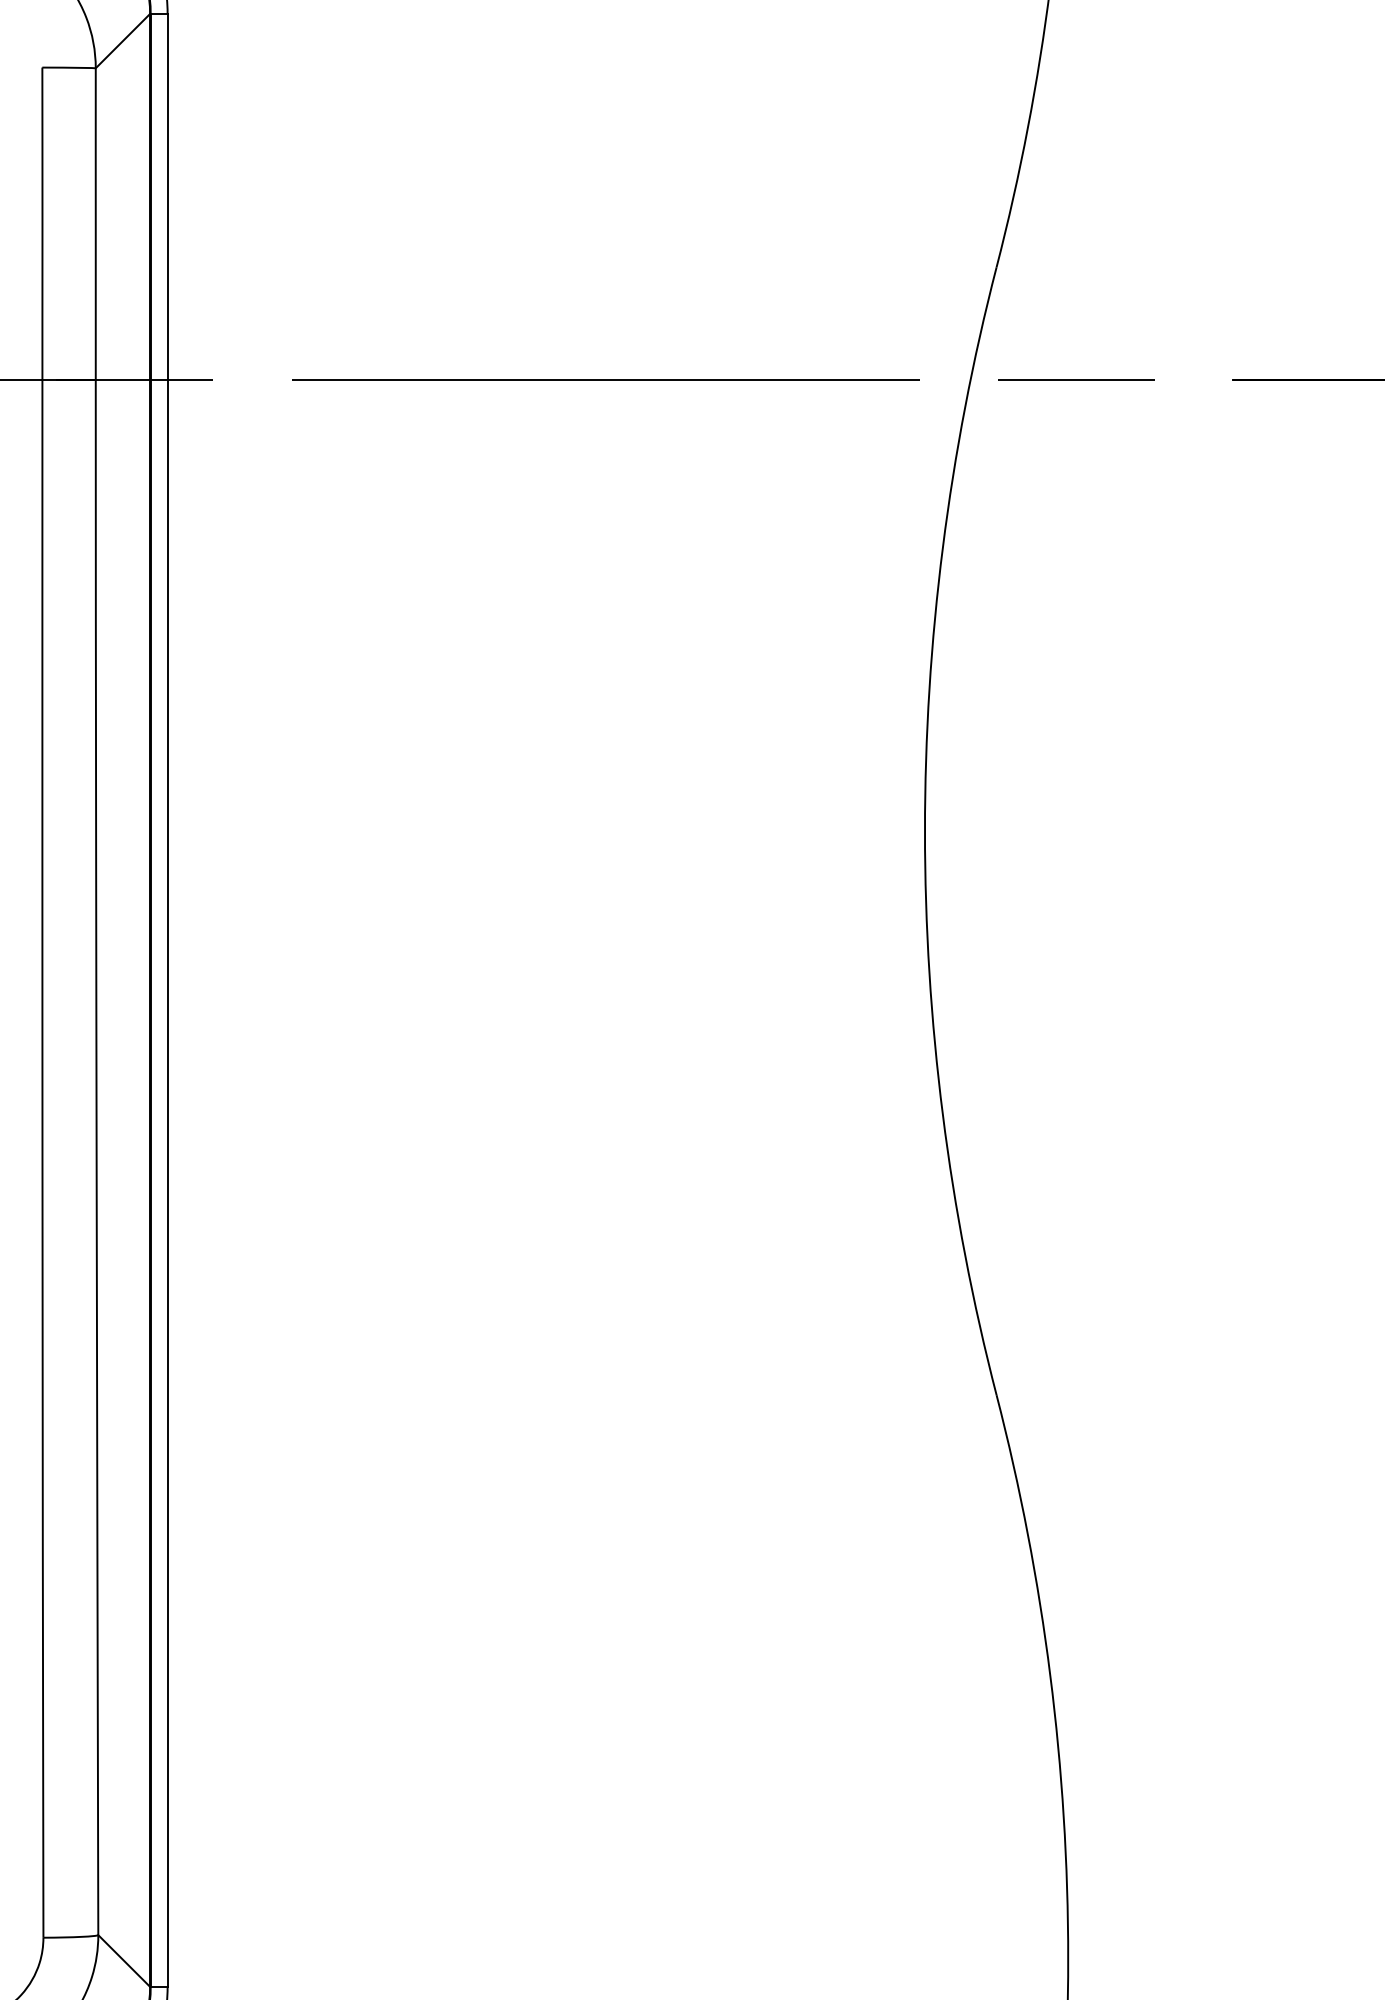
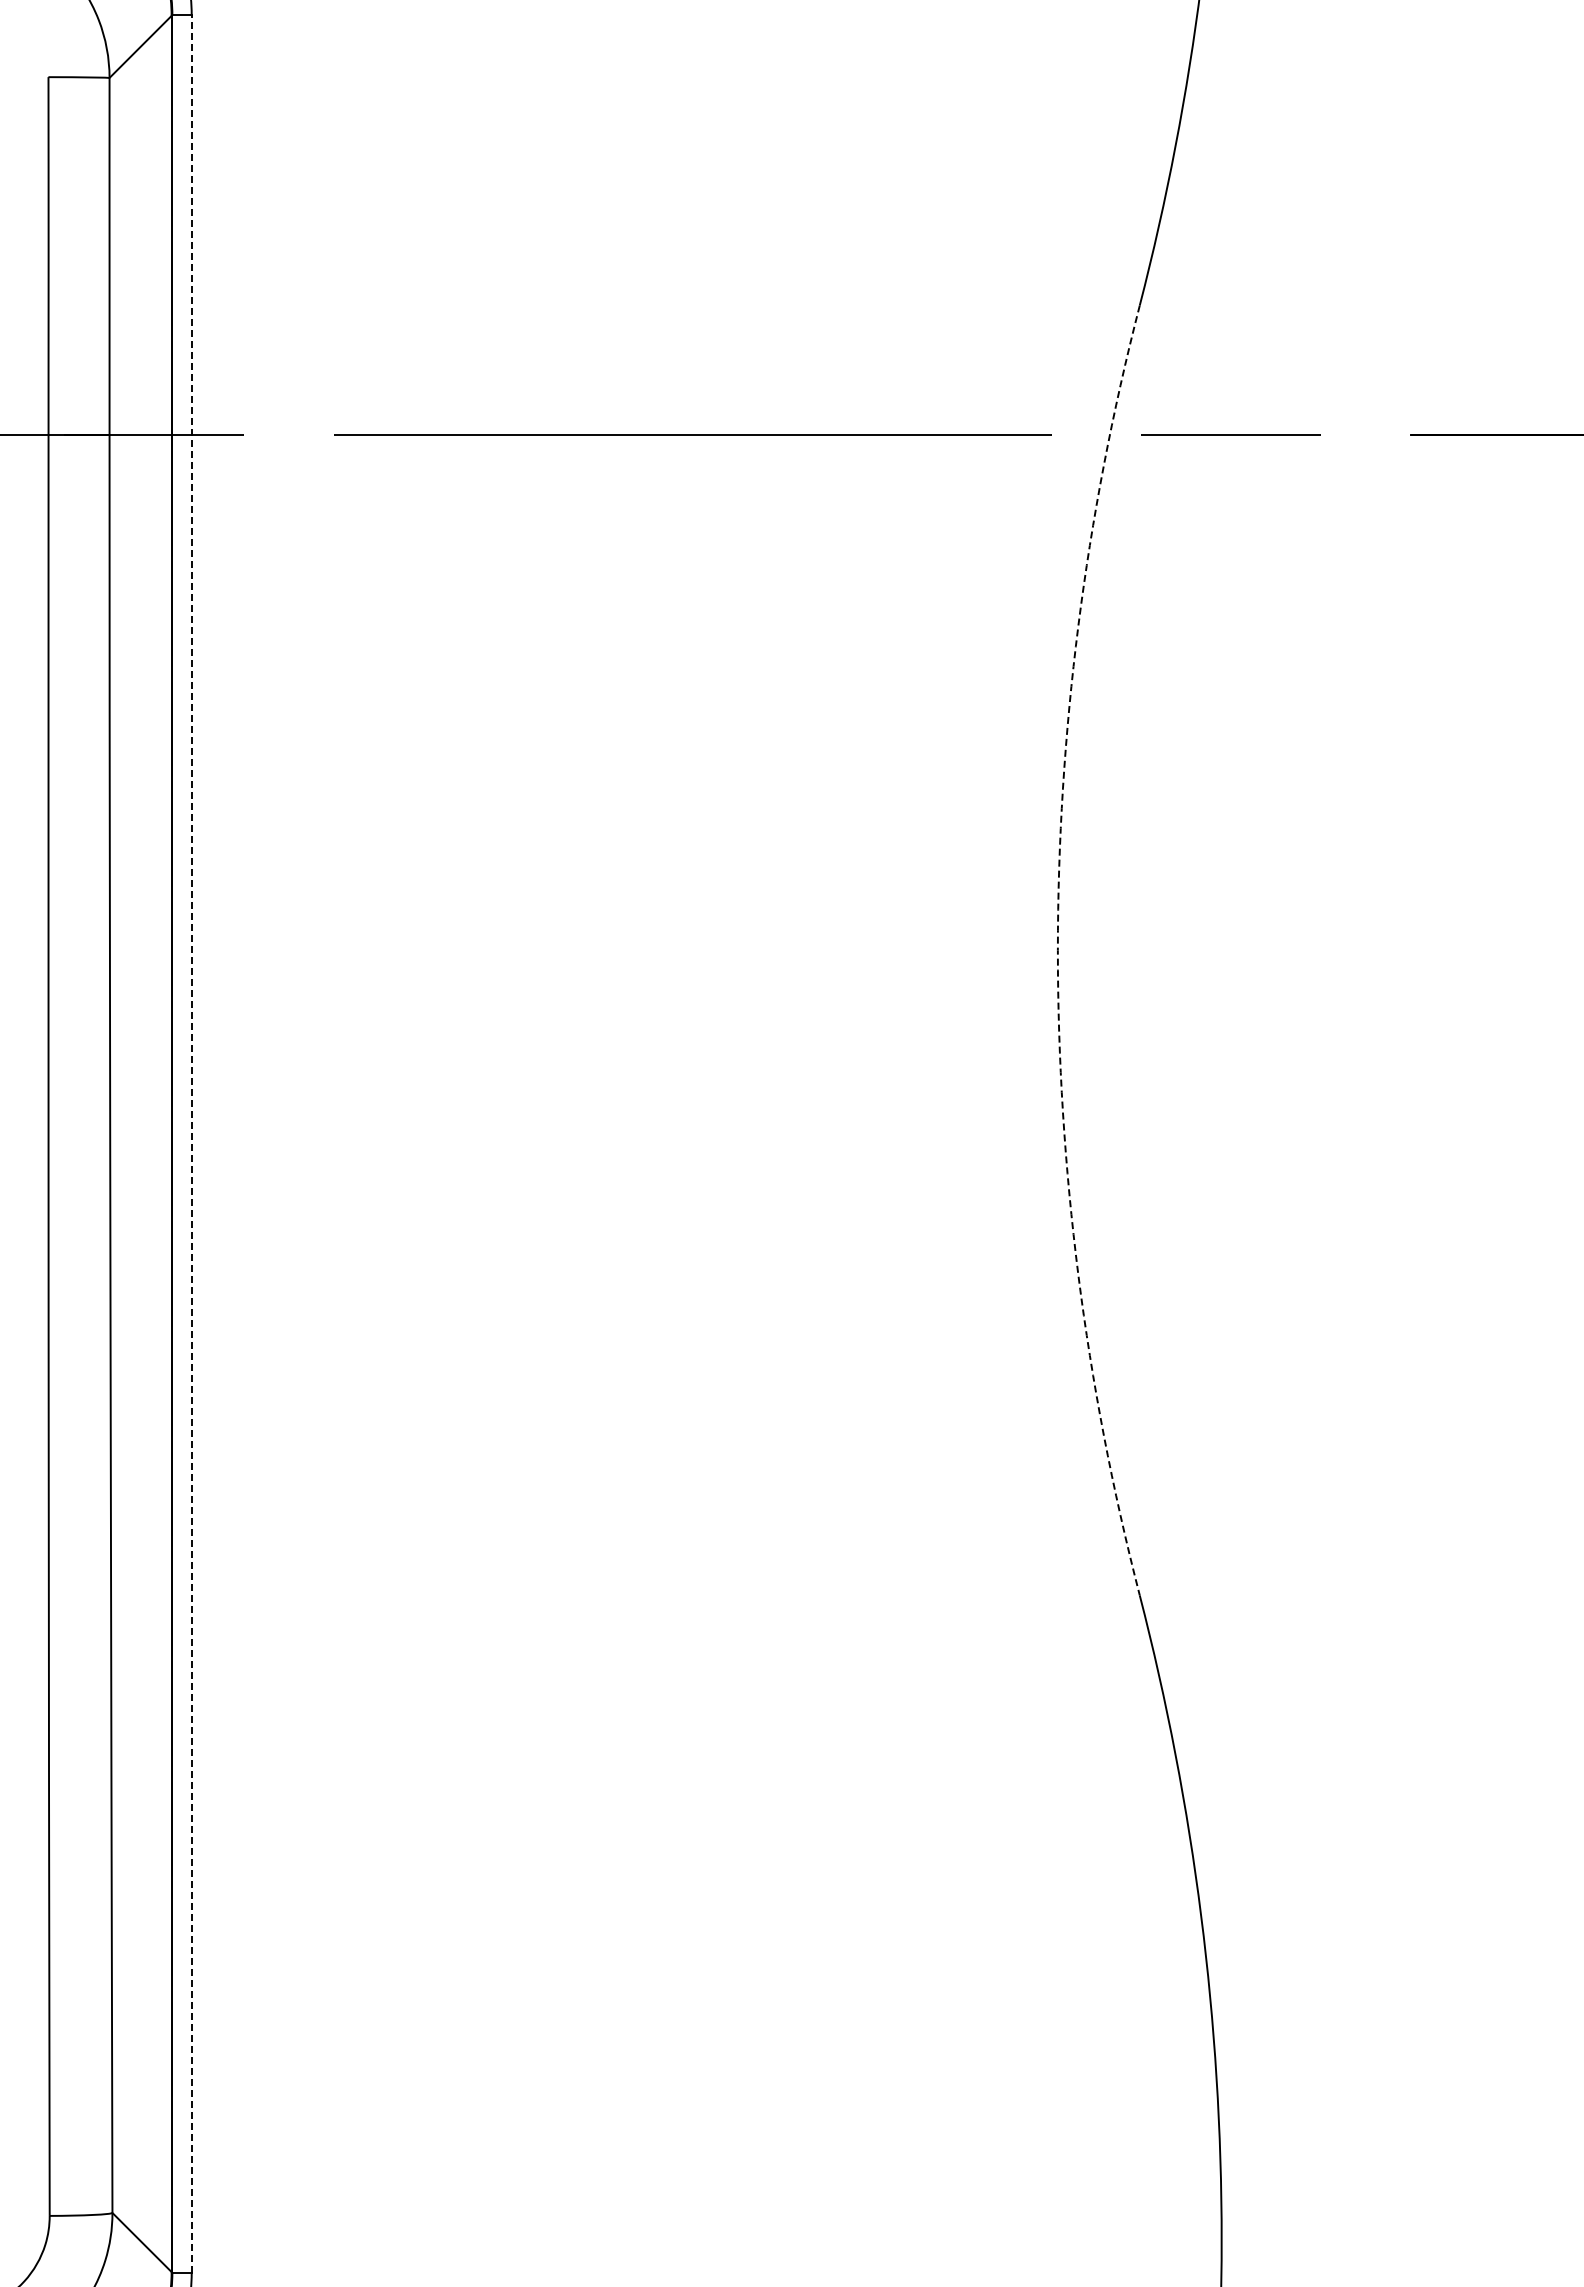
arc: (924, 831) -> (1057, 950), solid -> dashed
line: (167, 1000) -> (191, 1143), solid -> dashed

